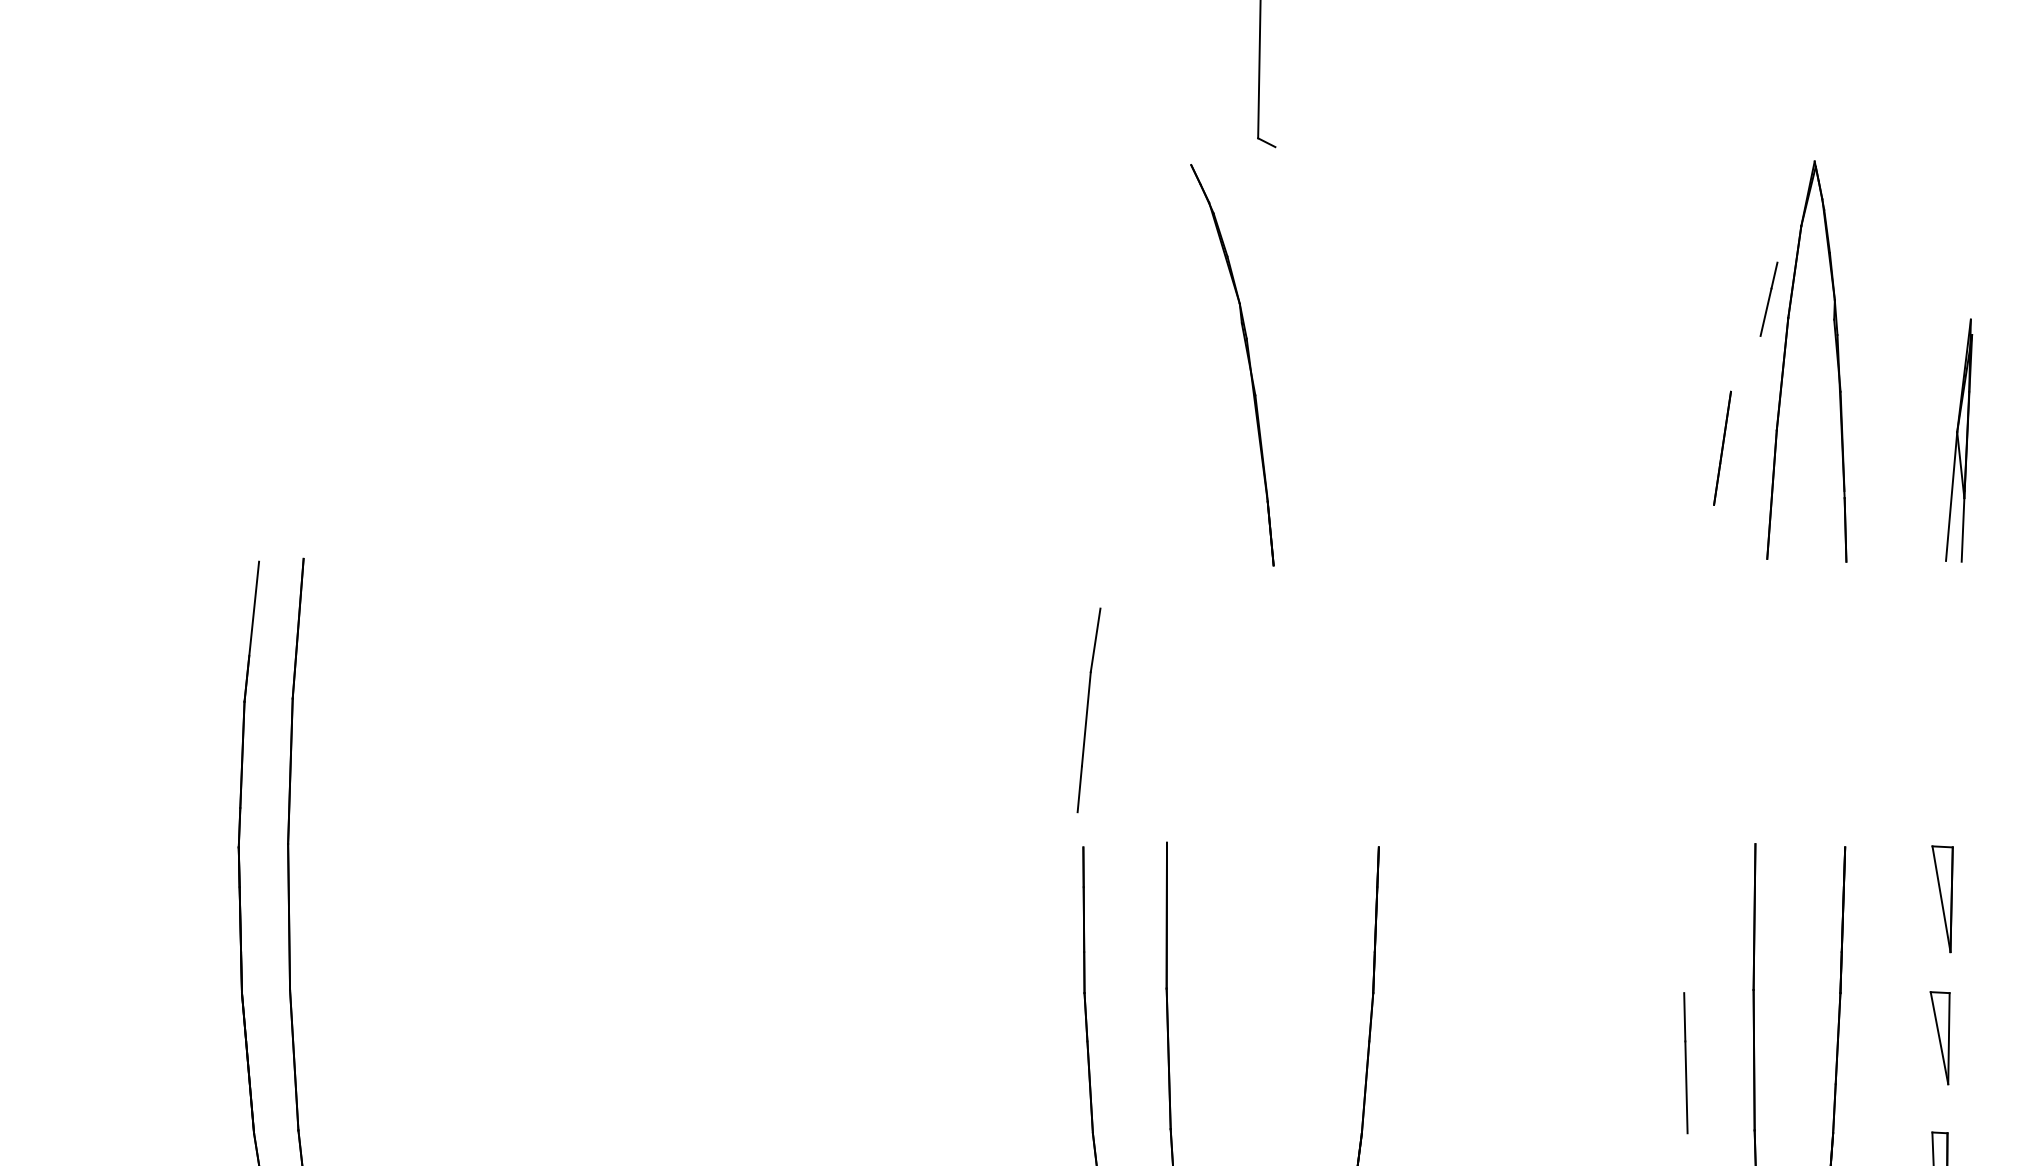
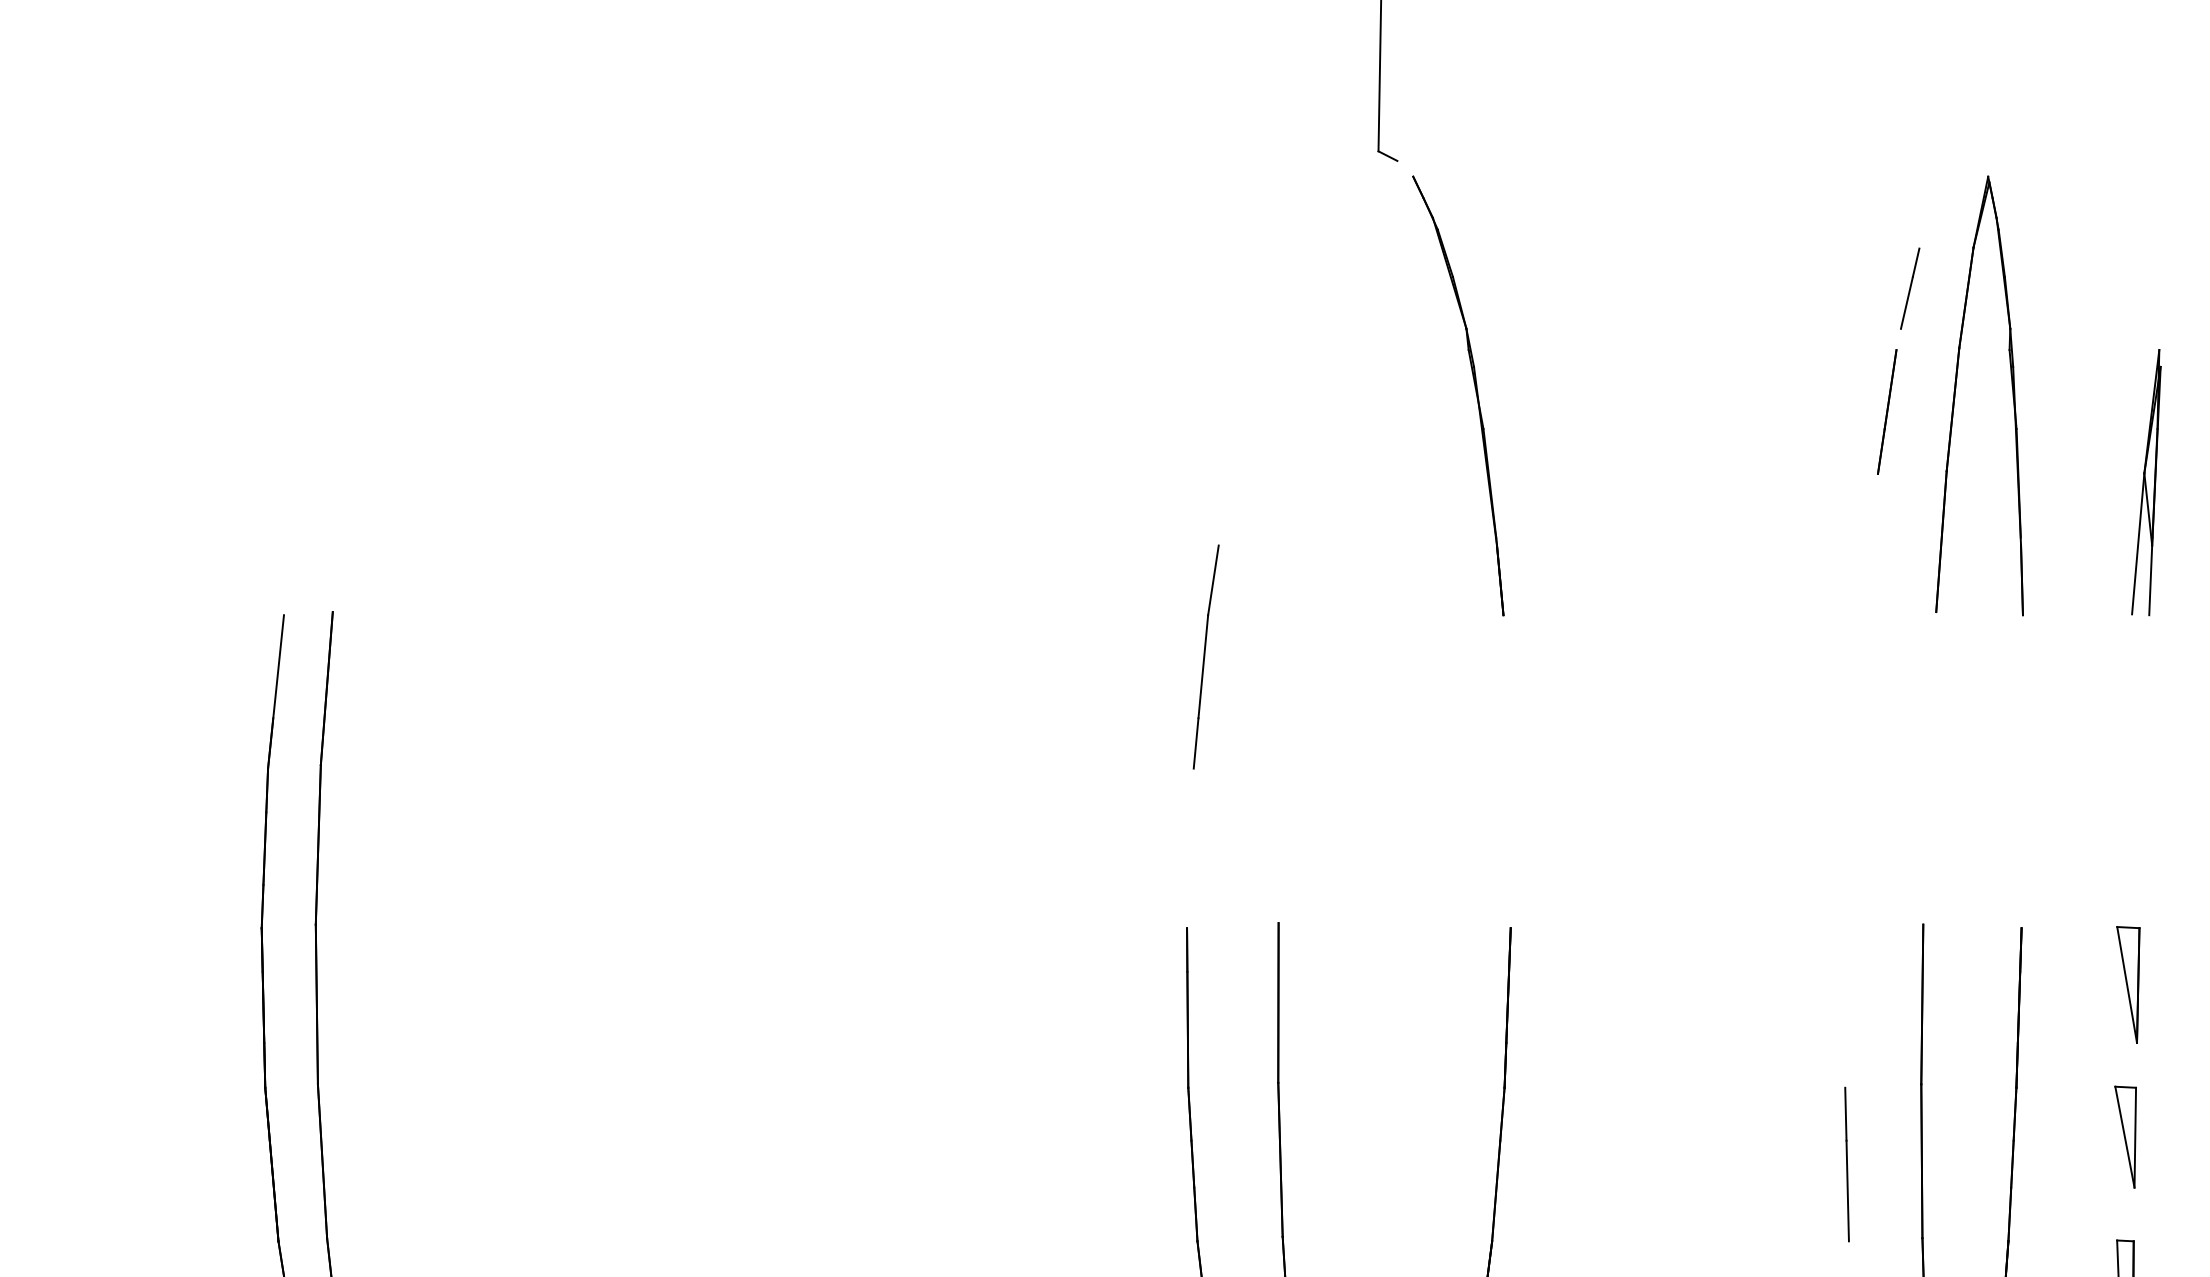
line: (1769, 299) -> (1910, 288), moved
part: (1248, 363) -> (1475, 393), moved
line: (1722, 447) -> (1887, 411), moved
part: (1088, 709) -> (1205, 656), moved

